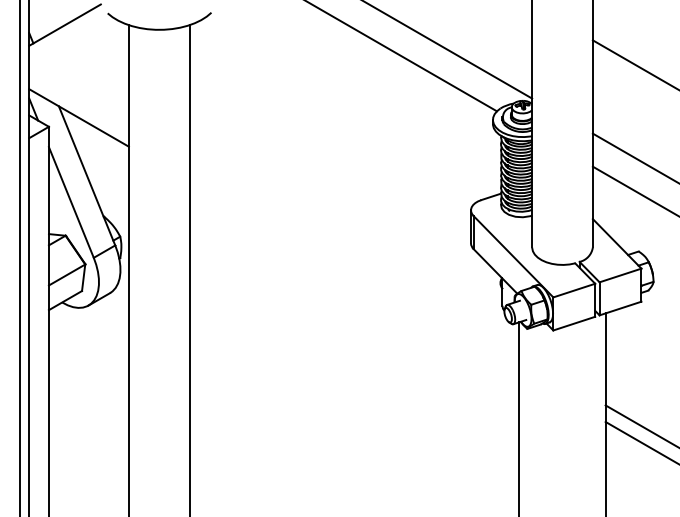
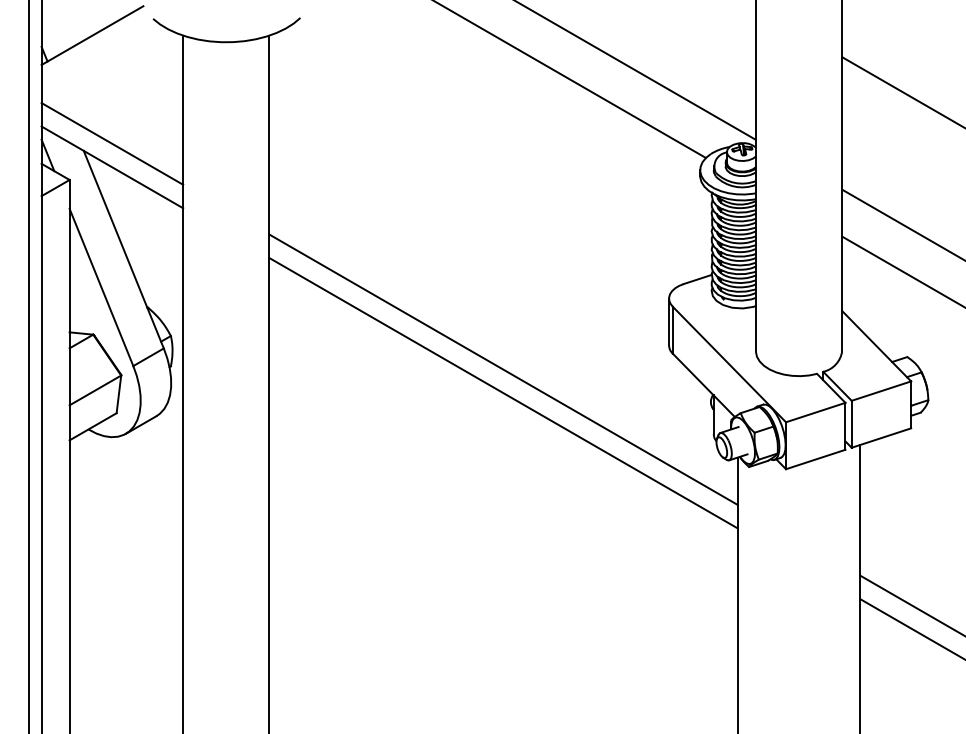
line: (79, 101) -> (112, 143), added
line: (354, 260) -> (503, 369), added
line: (354, 277) -> (503, 393), added

